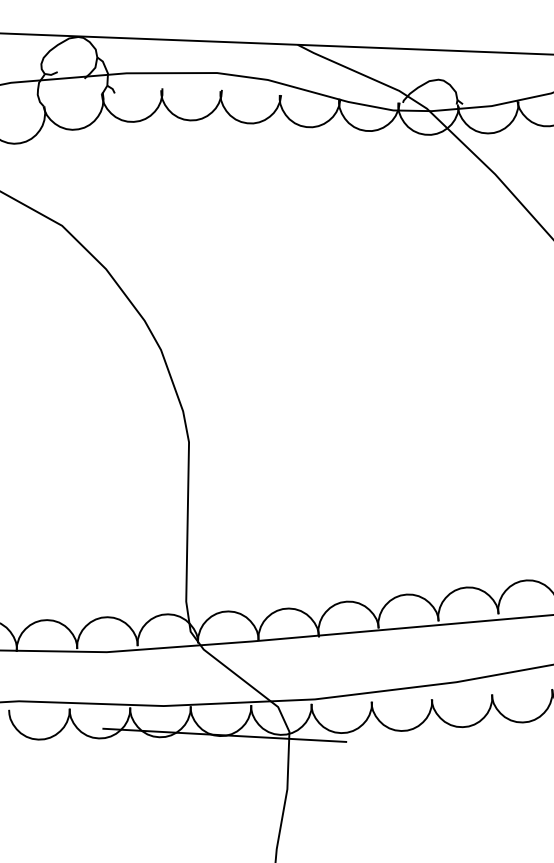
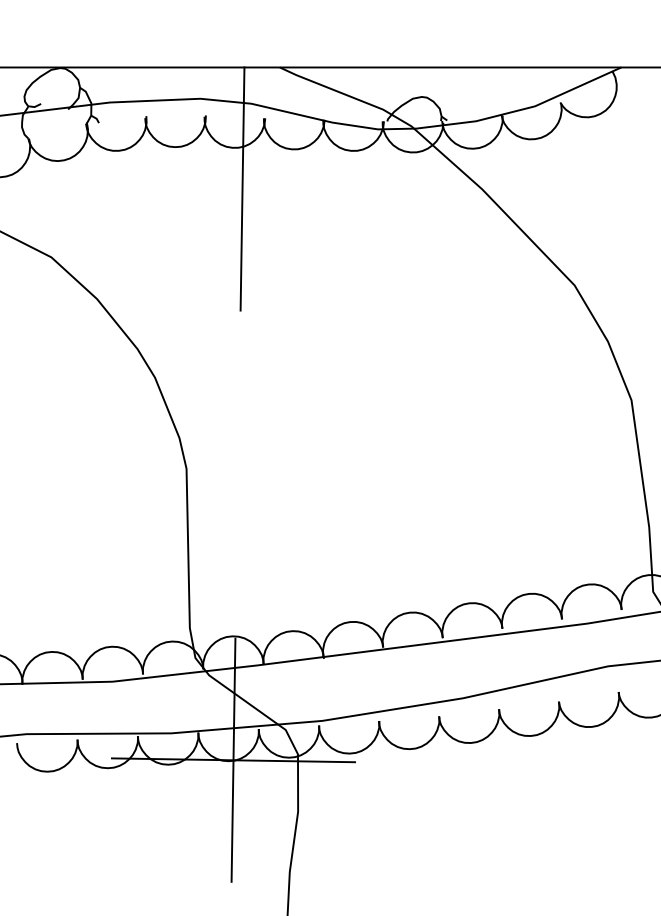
line: (255, 164) -> (242, 188), added
line: (224, 734) -> (233, 759), added

